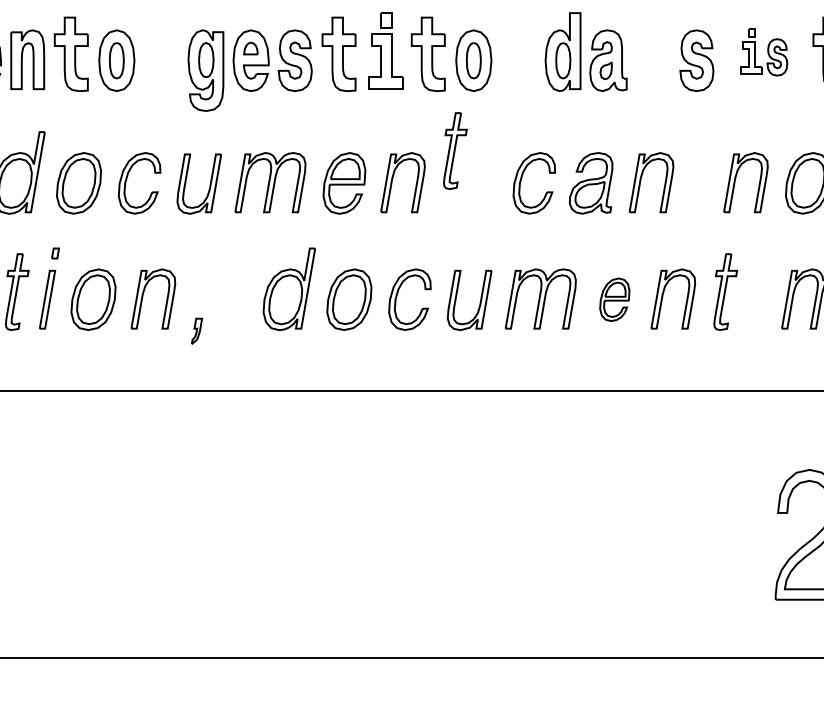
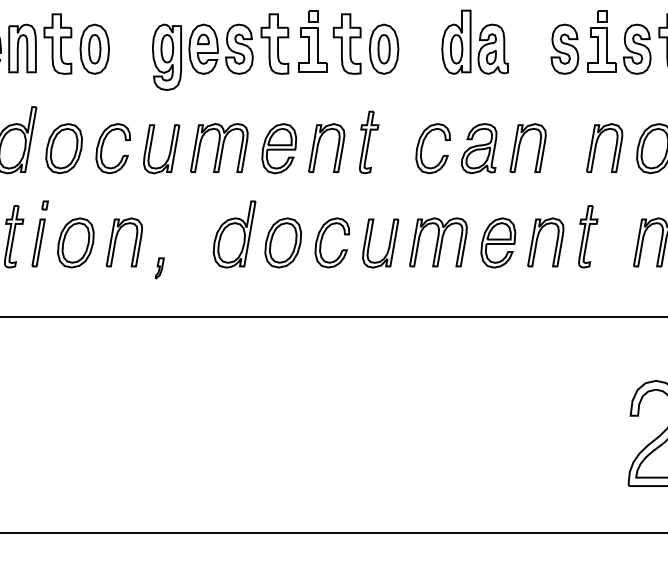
part: (764, 52) -> (619, 42), size x1.67
part: (455, 151) -> (369, 142), moved
part: (614, 299) -> (498, 242), size x1.43

